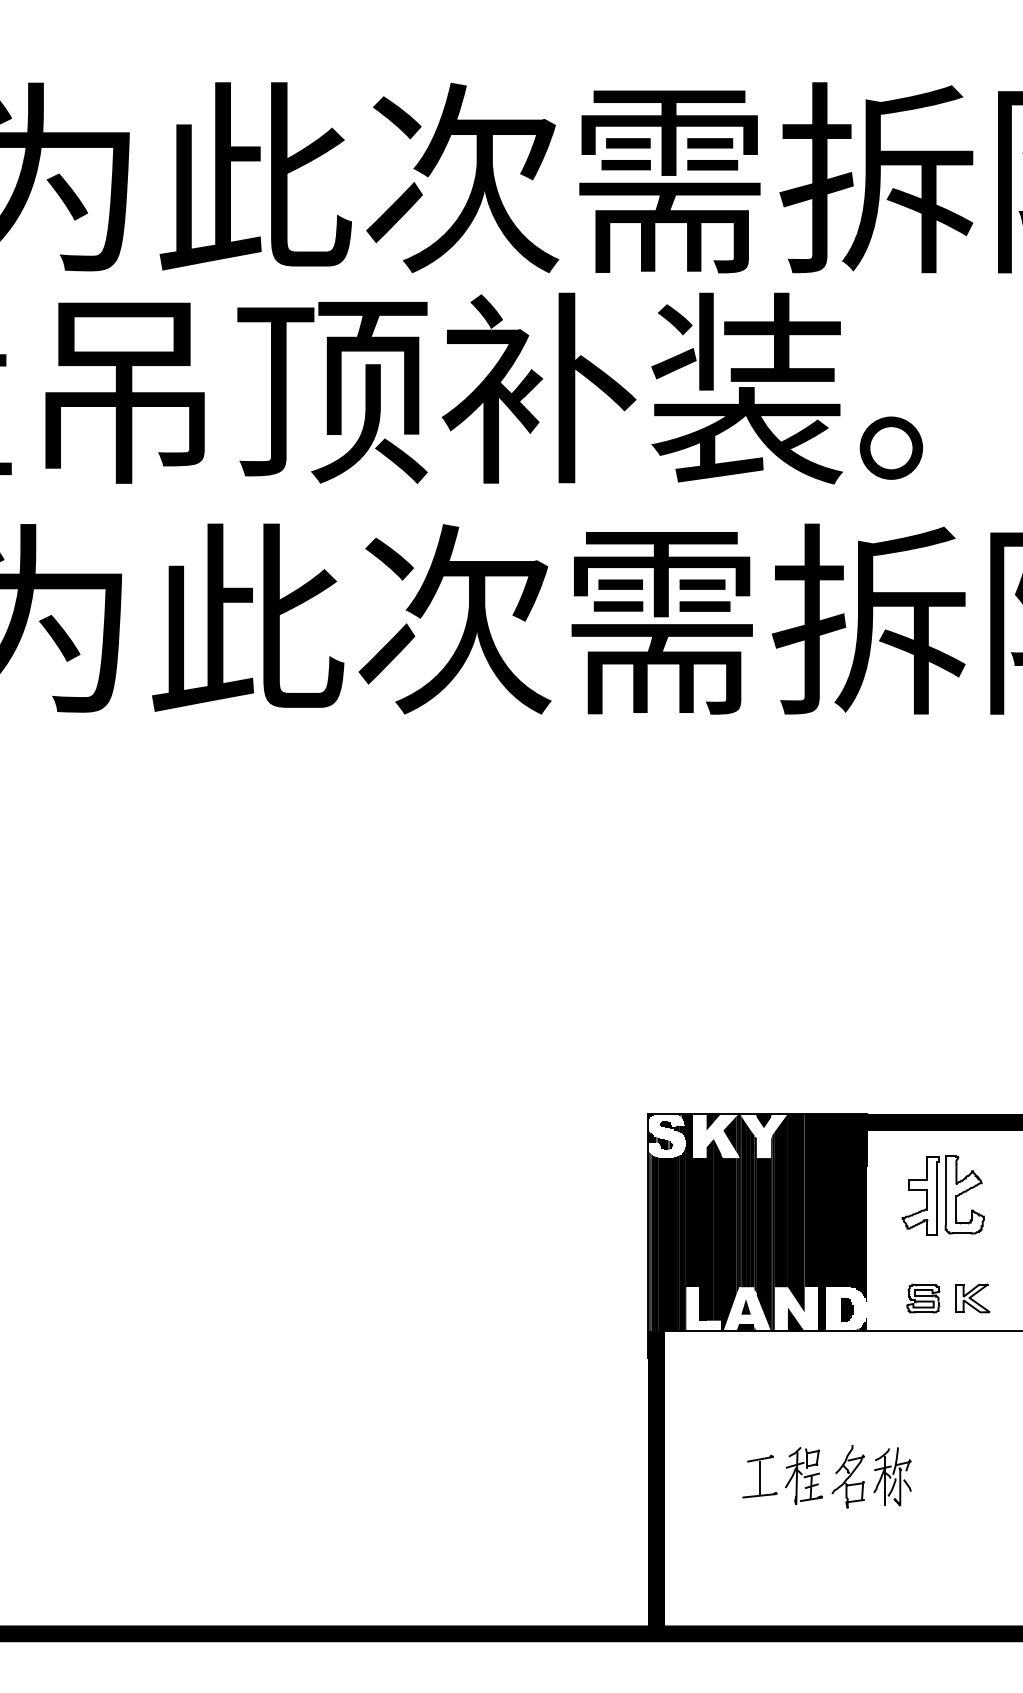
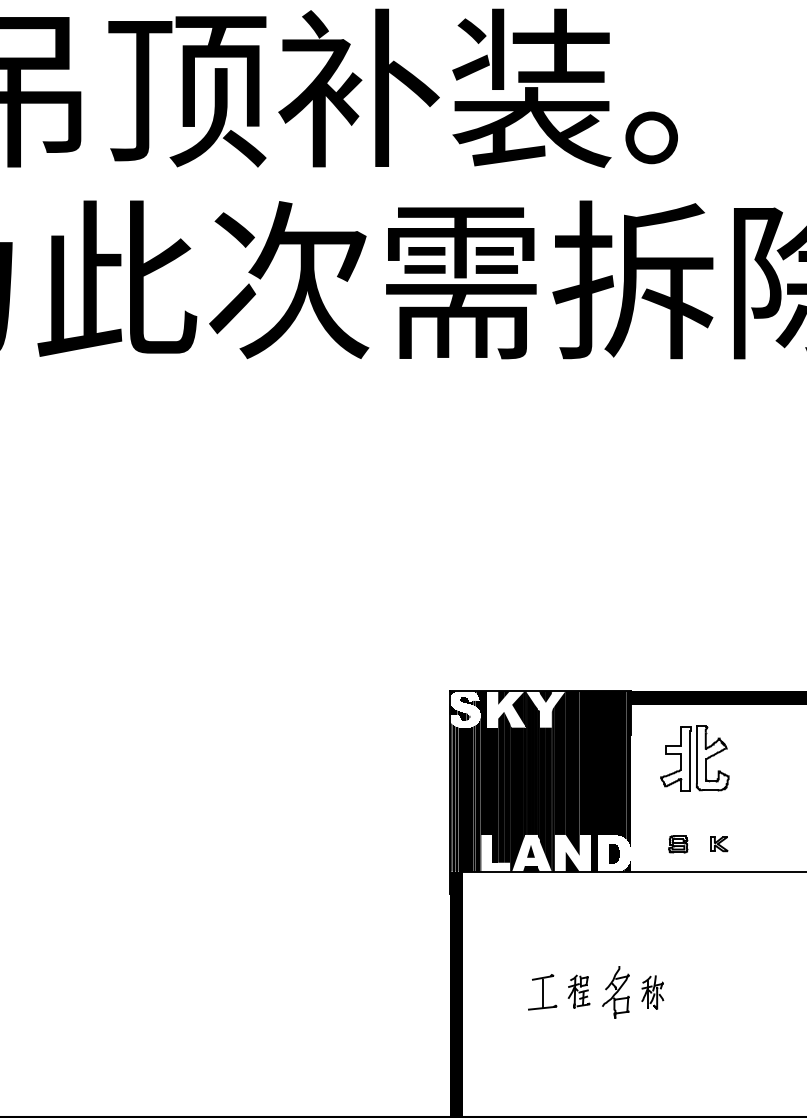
part: (923, 1298) -> (678, 844), size x0.7
part: (972, 1298) -> (719, 844), size x0.6
part: (803, 1475) -> (578, 991), size x0.7
part: (892, 1476) -> (652, 992), size x0.7

